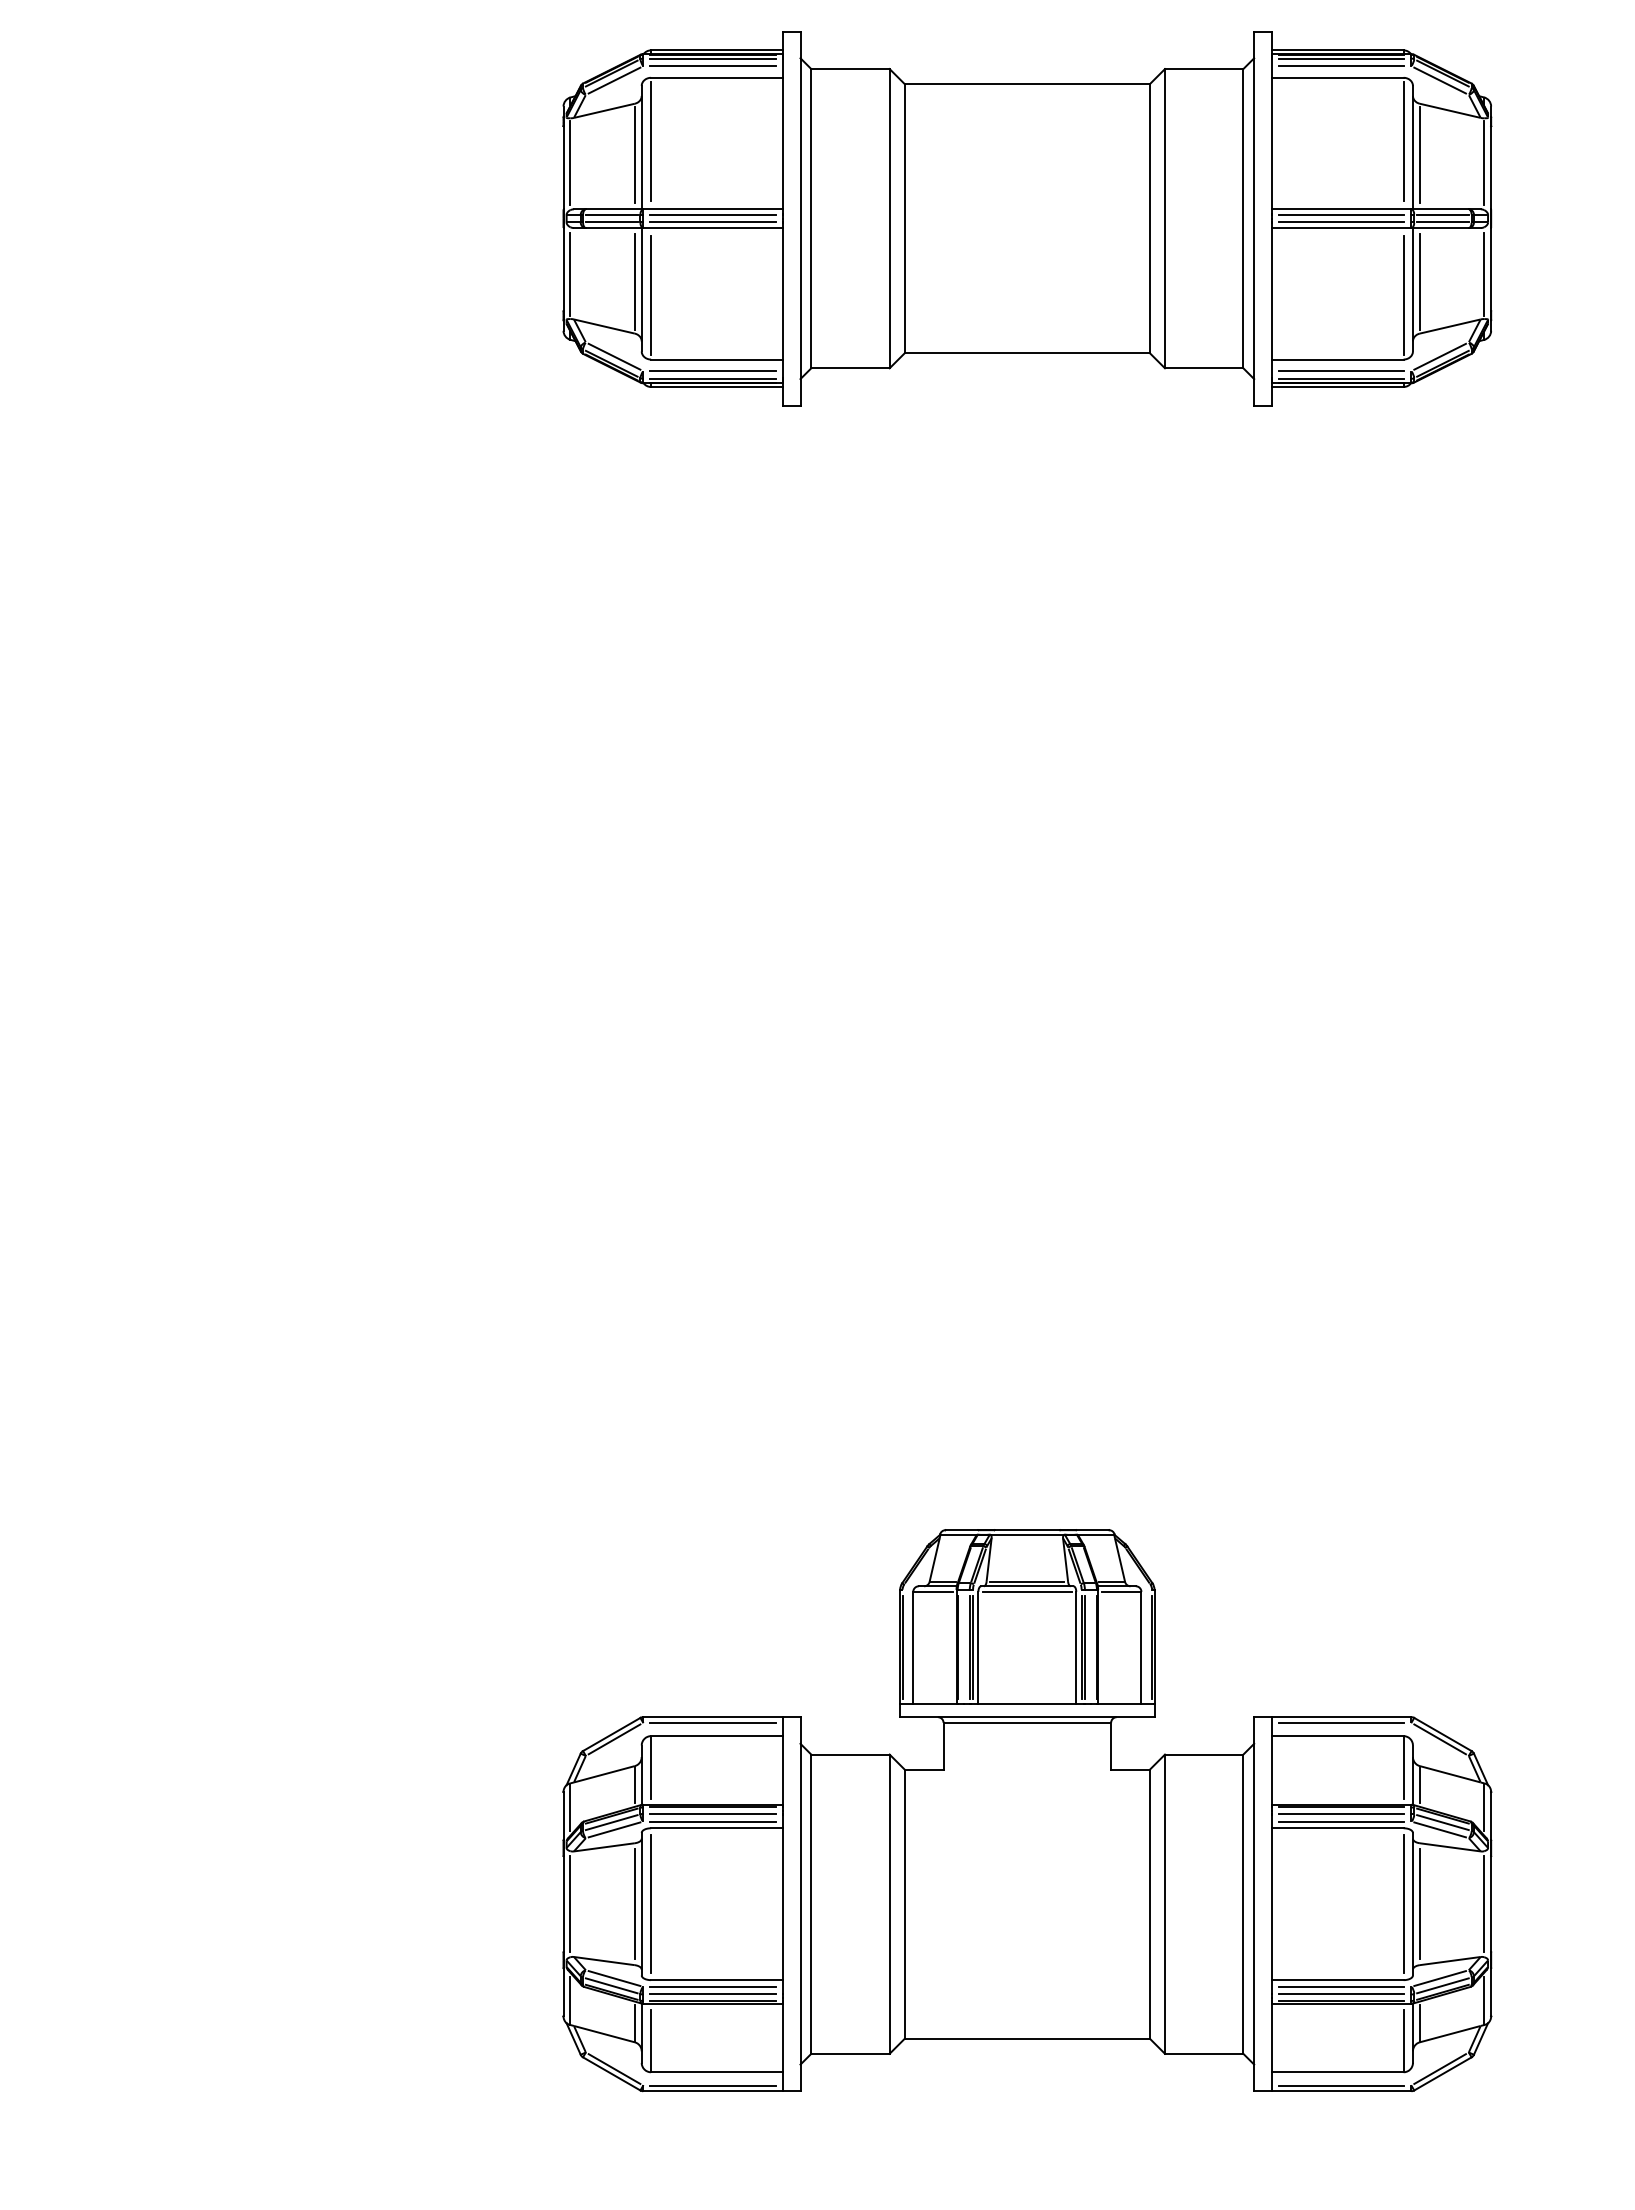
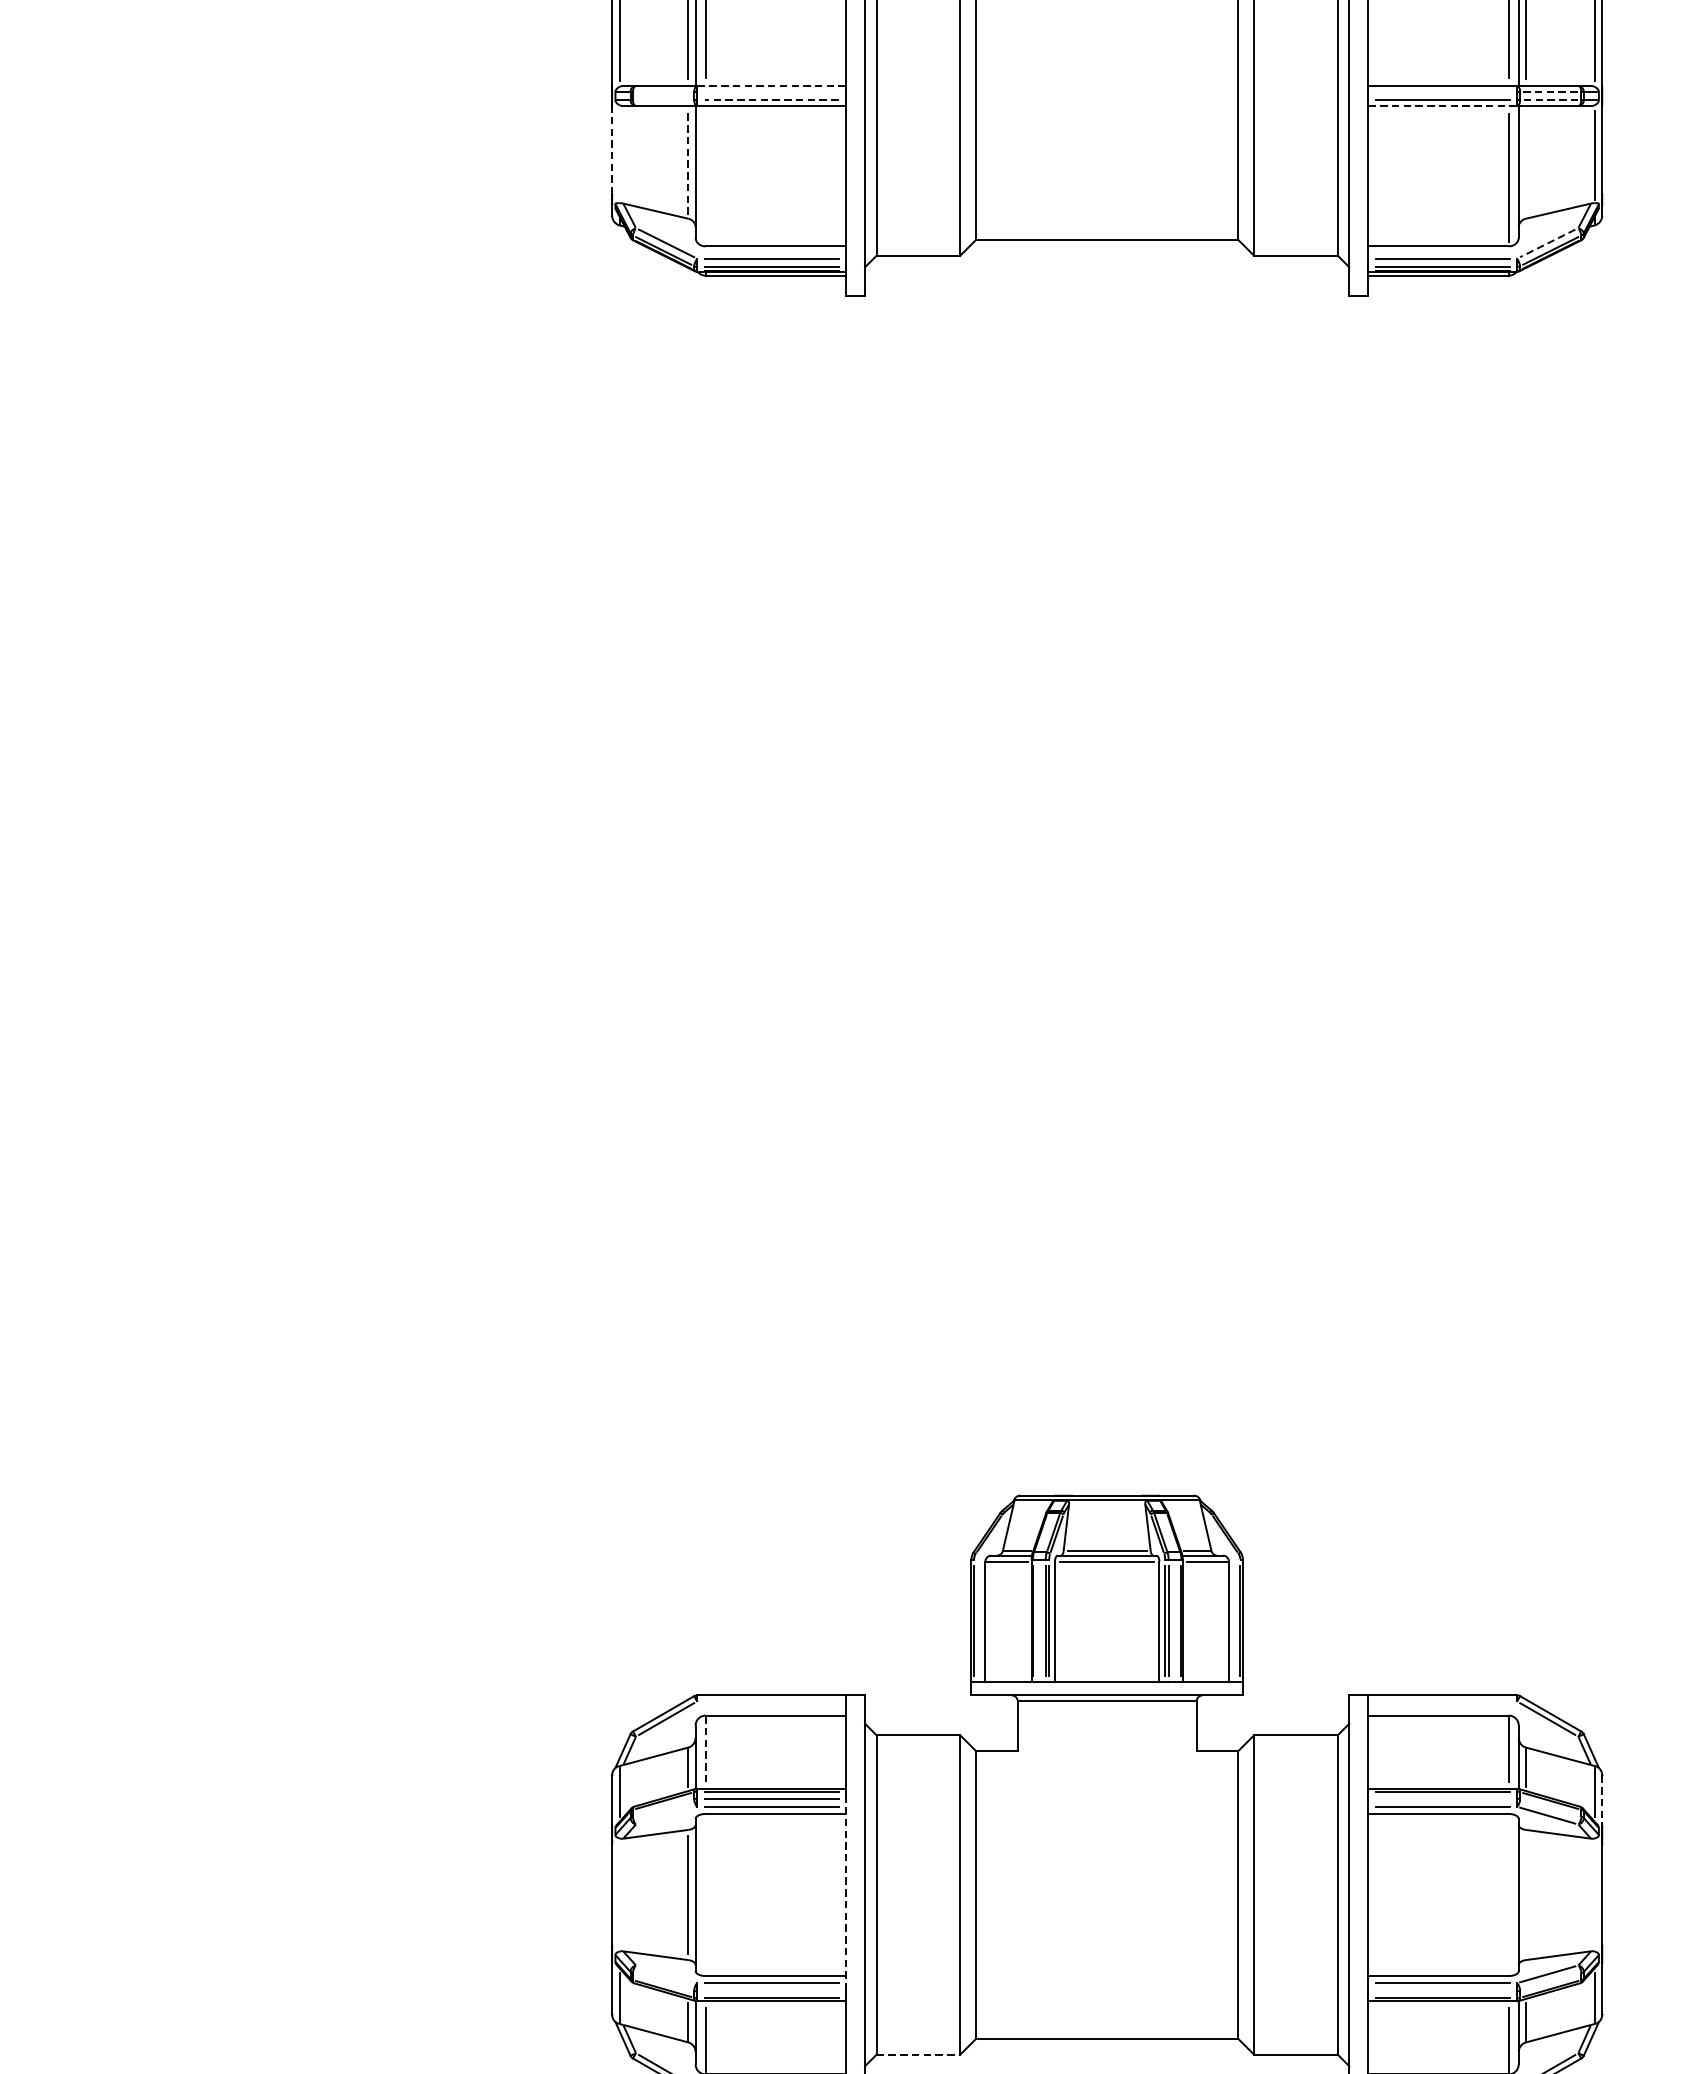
line: (712, 209) -> (771, 86), solid -> dashed
line: (611, 214) -> (663, 91), removed
line: (712, 214) -> (771, 91), removed
line: (1341, 214) -> (1442, 91), removed
line: (1442, 214) -> (1550, 91), solid -> dashed
line: (611, 222) -> (663, 100), removed
line: (712, 222) -> (771, 100), solid -> dashed
line: (1442, 222) -> (1550, 100), solid -> dashed
line: (1341, 228) -> (1442, 106), solid -> dashed
line: (563, 269) -> (612, 150), solid -> dashed
line: (570, 273) -> (619, 154), removed
line: (1419, 281) -> (1525, 163), removed
line: (634, 282) -> (687, 164), solid -> dashed
line: (651, 295) -> (706, 178), removed
line: (1440, 356) -> (1548, 243), solid -> dashed
line: (712, 1722) -> (771, 1701), removed
line: (1341, 1722) -> (1442, 1701), removed
line: (651, 1768) -> (706, 1750), solid -> dashed
line: (1341, 1813) -> (1442, 1798), removed
line: (1491, 1816) -> (1602, 1801), solid -> dashed
line: (611, 1822) -> (663, 1807), removed
line: (1442, 1822) -> (1550, 1807), removed
line: (614, 1829) -> (666, 1815), removed
line: (1419, 1903) -> (1525, 1894), removed
line: (570, 1904) -> (619, 1895), removed
line: (651, 1904) -> (706, 1895), removed
line: (782, 1904) -> (845, 1895), solid -> dashed
line: (1403, 1904) -> (1508, 1895), removed
line: (1484, 1904) -> (1595, 1895), removed
line: (614, 1978) -> (666, 1974), removed
line: (611, 1985) -> (663, 1981), removed
line: (1442, 1985) -> (1550, 1981), removed
line: (712, 1994) -> (771, 1991), removed
line: (1341, 1994) -> (1442, 1991), removed
line: (850, 2053) -> (918, 2054), solid -> dashed

